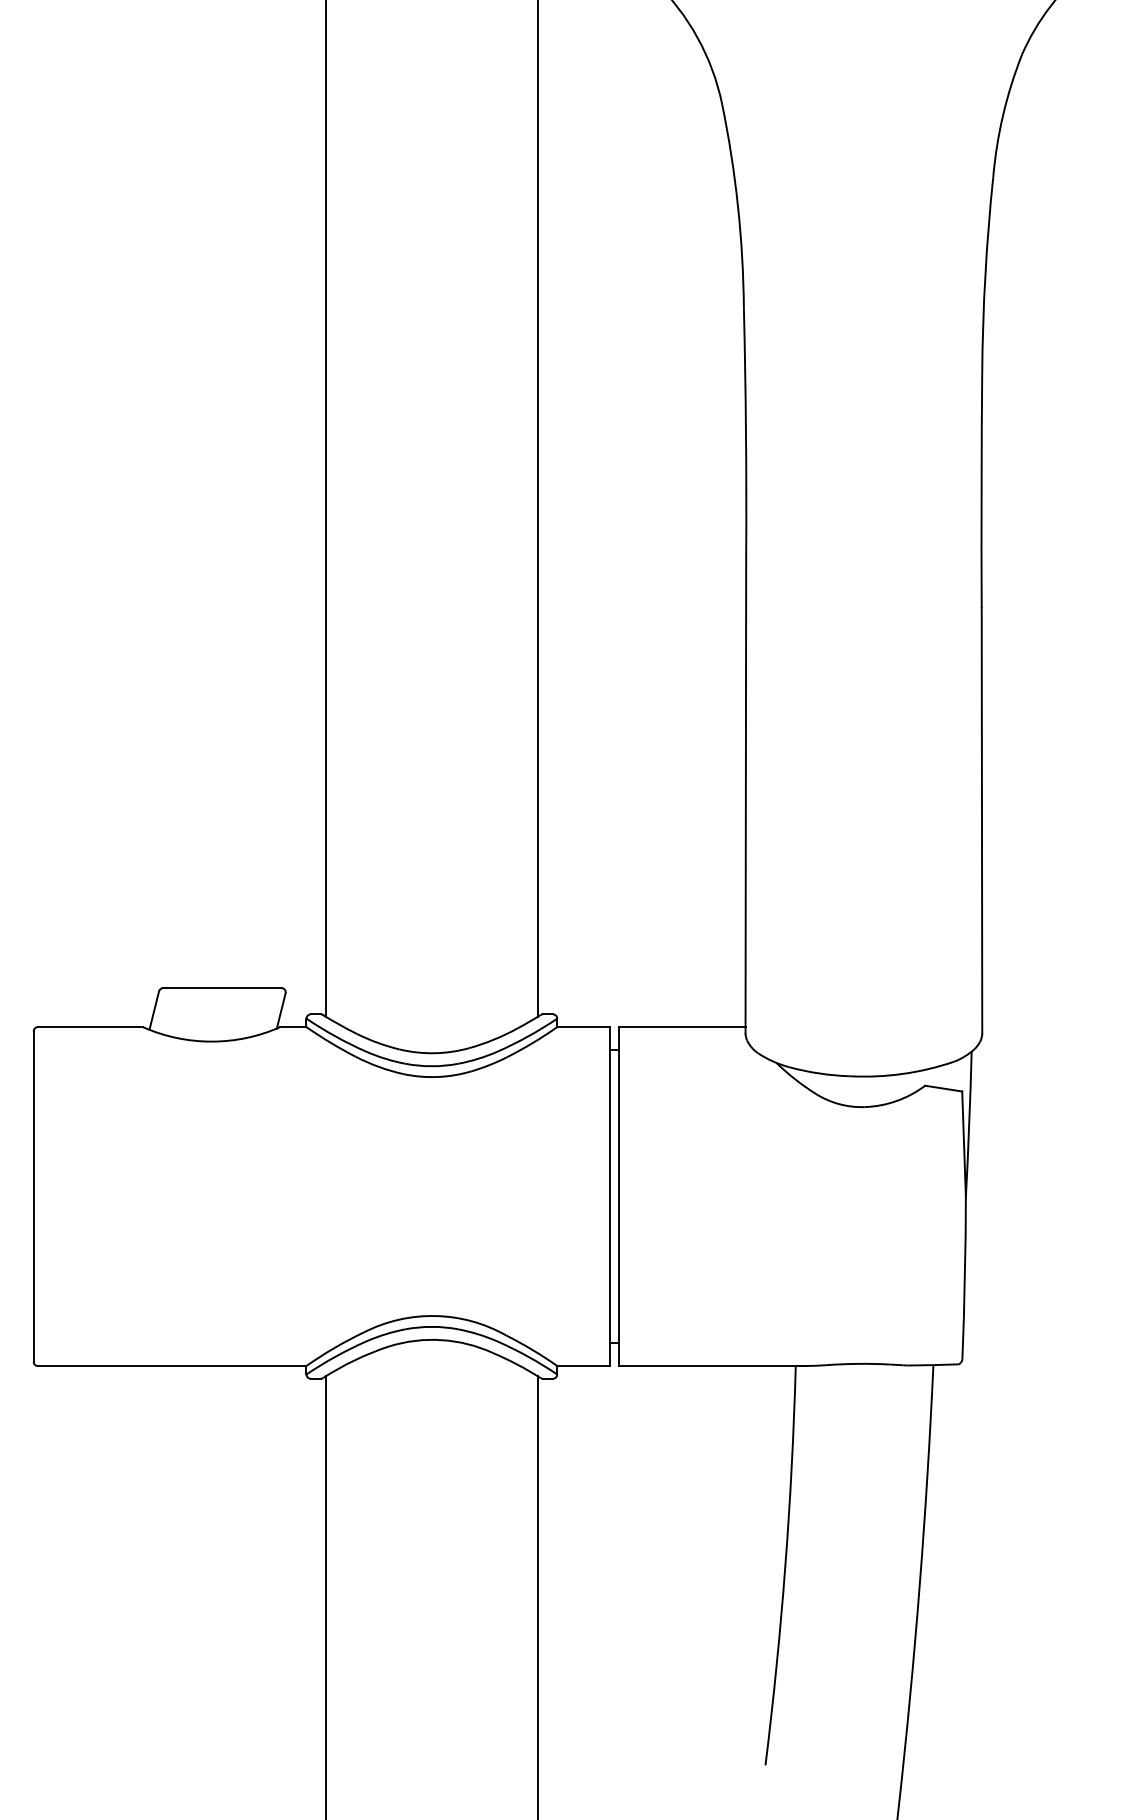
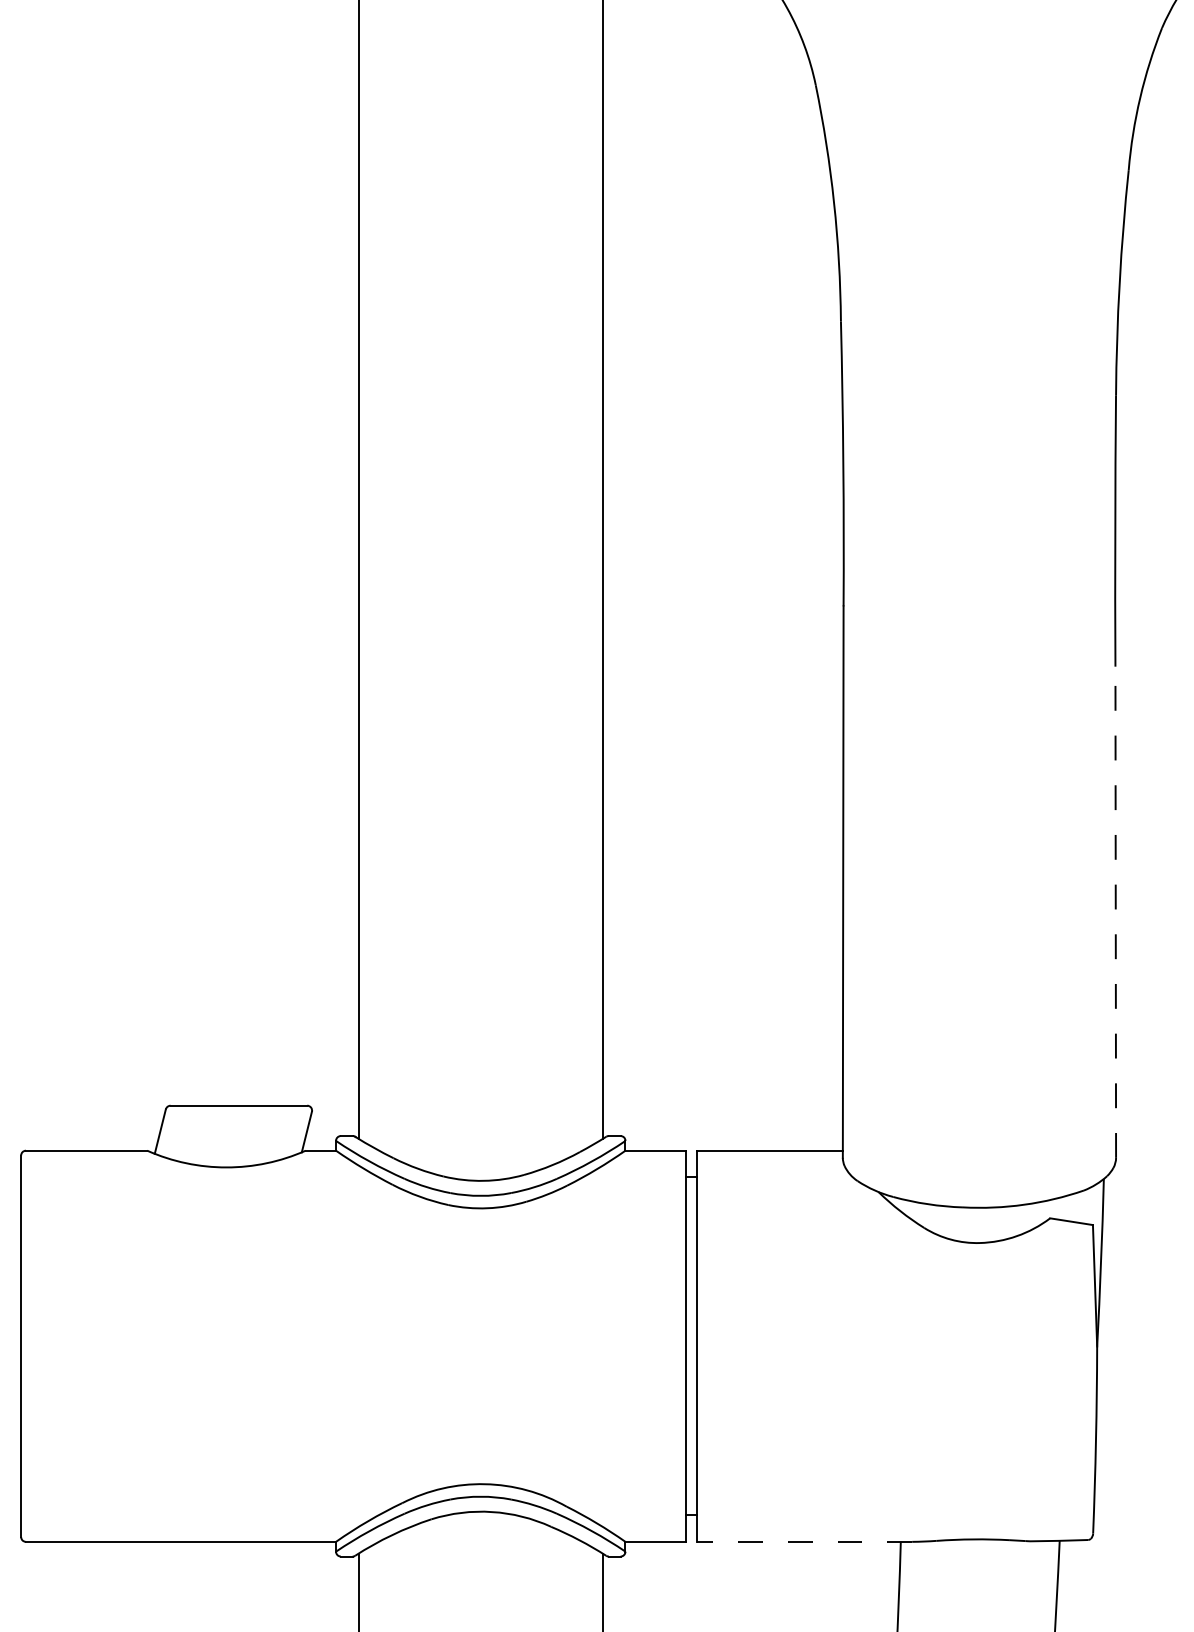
line: (981, 820) -> (1115, 912), solid -> dashed
line: (711, 1366) -> (803, 1542), solid -> dashed

